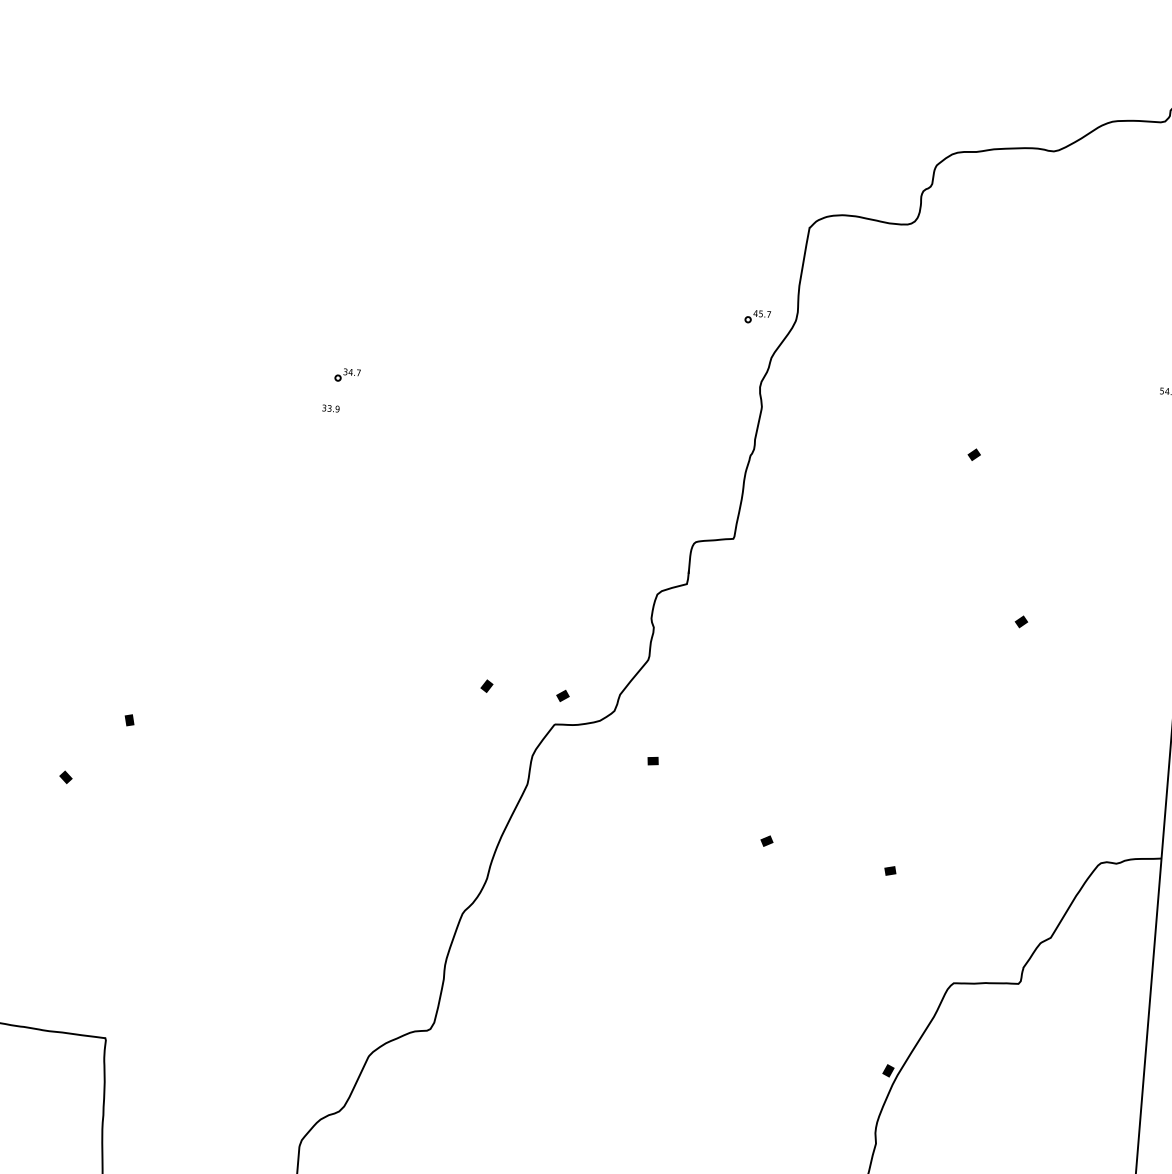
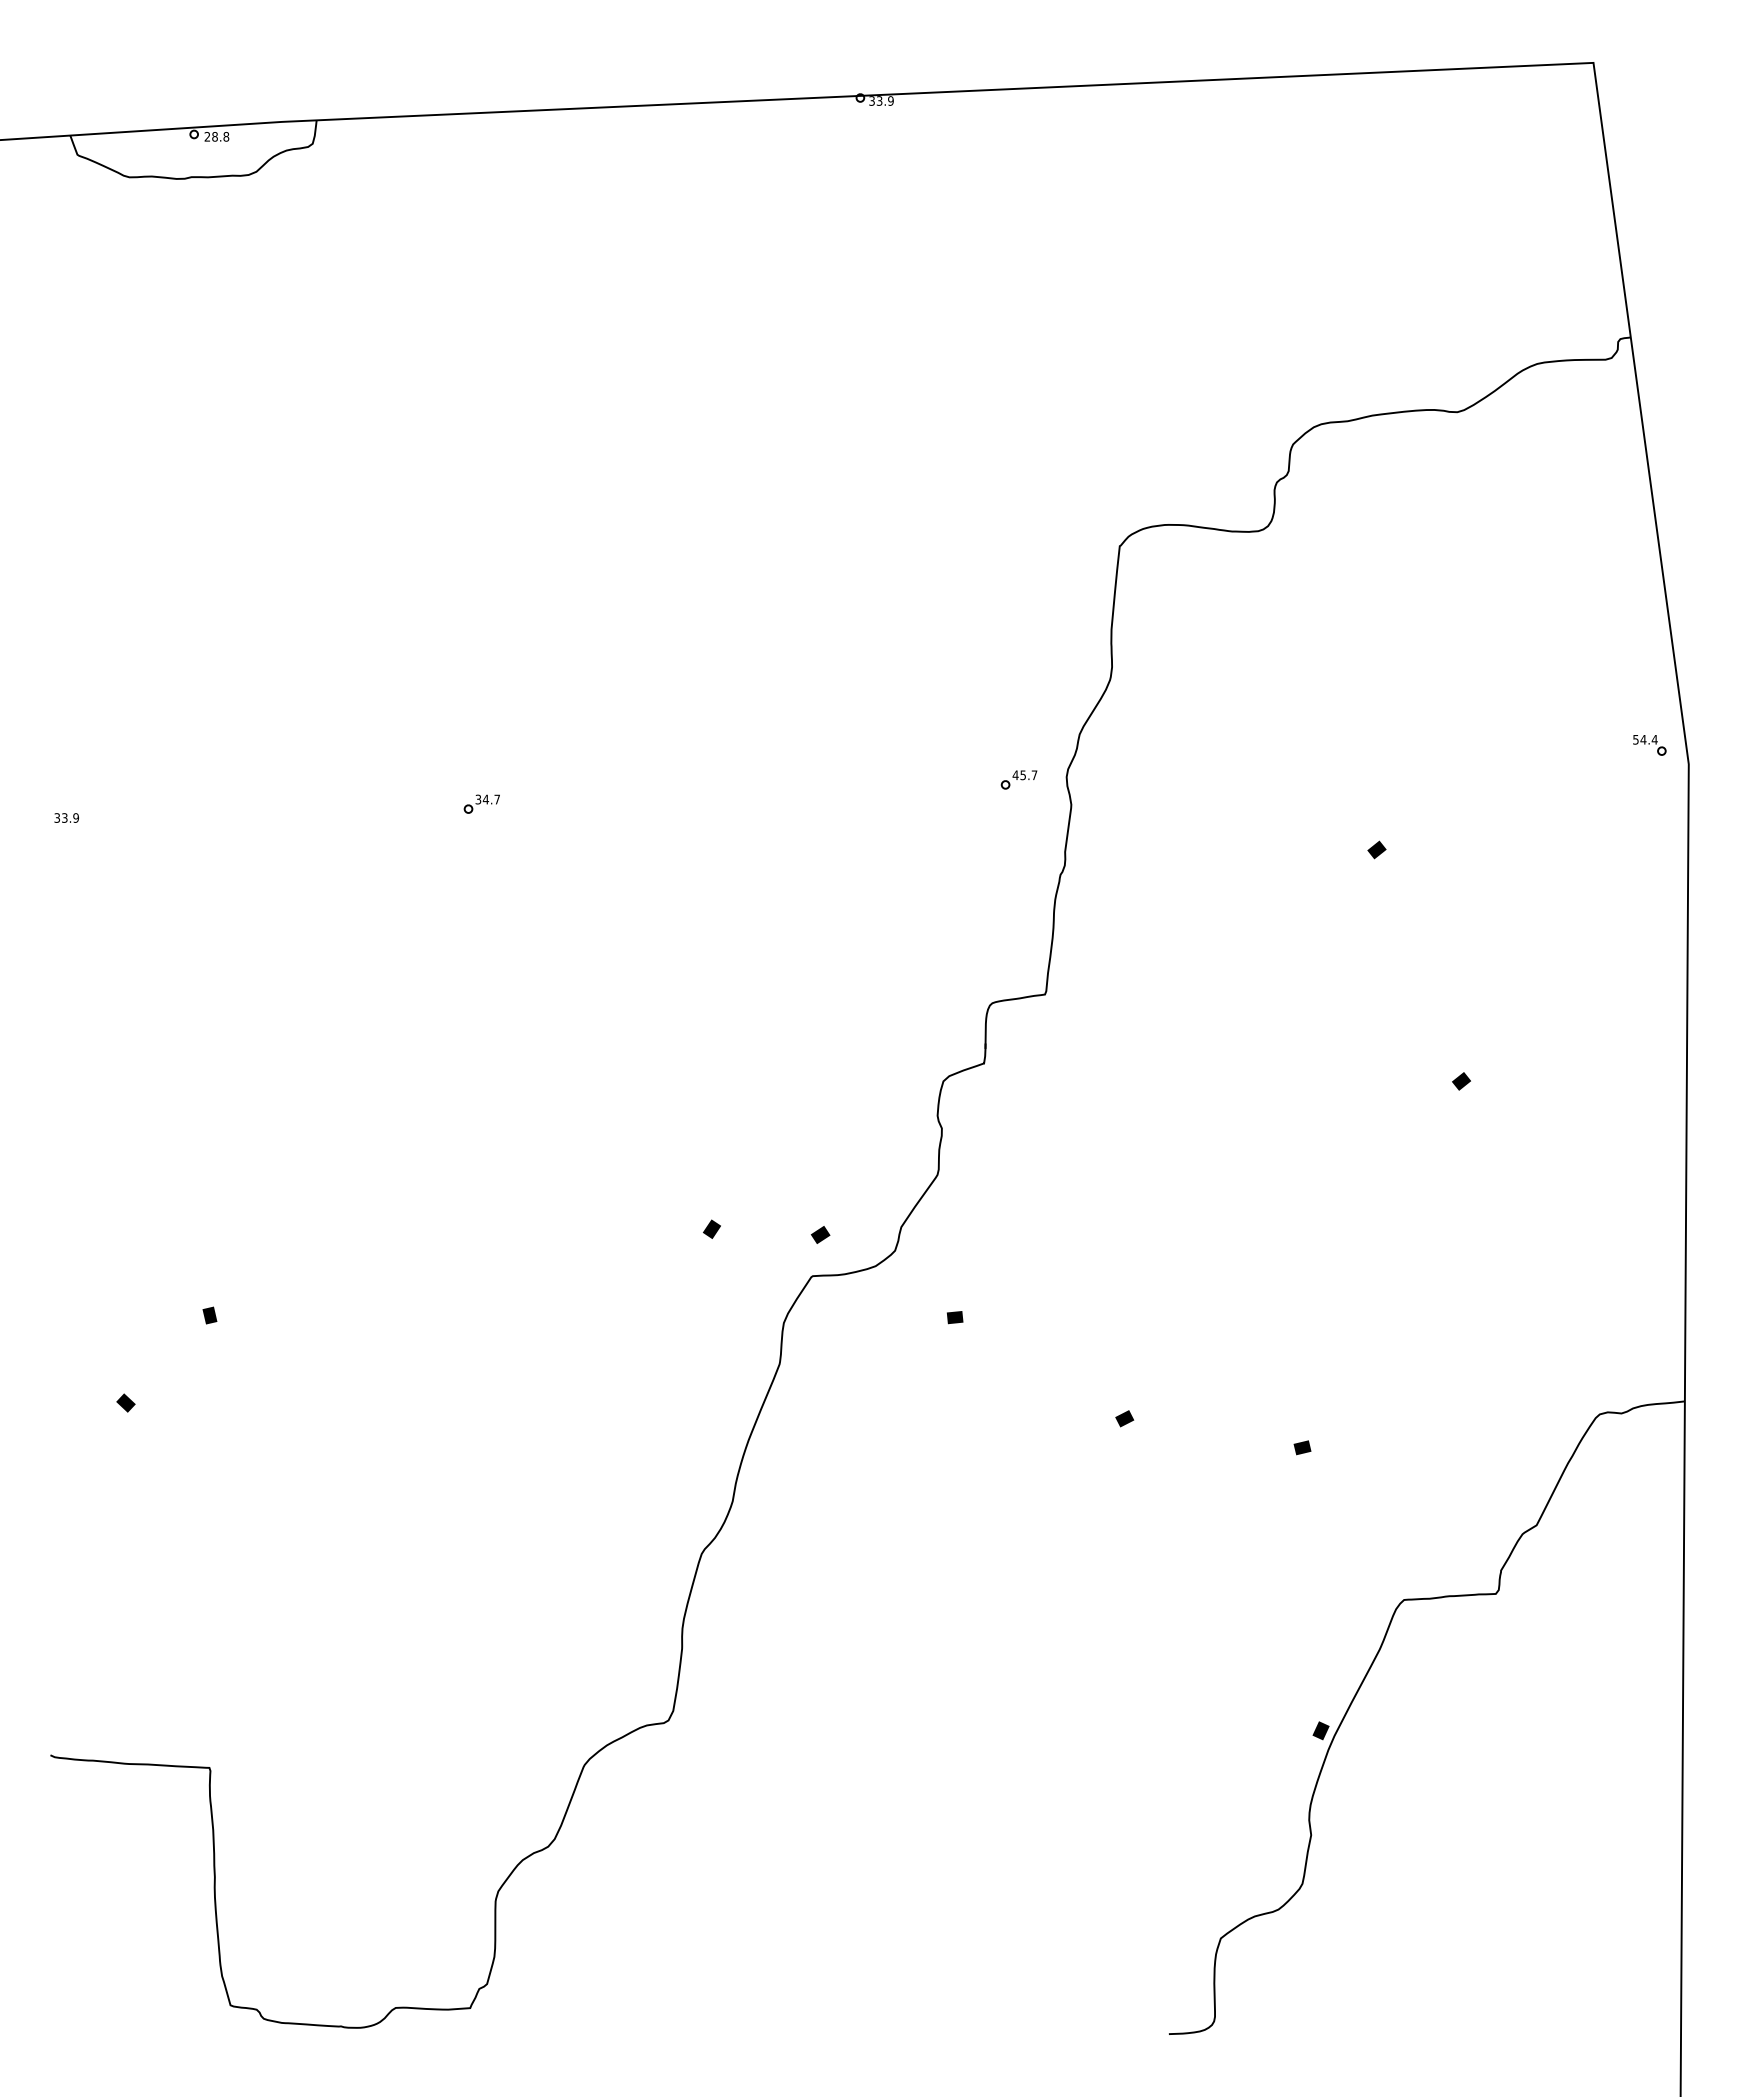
part: (757, 316) -> (1018, 779), moved
text: (330, 408) -> (66, 817), moved

